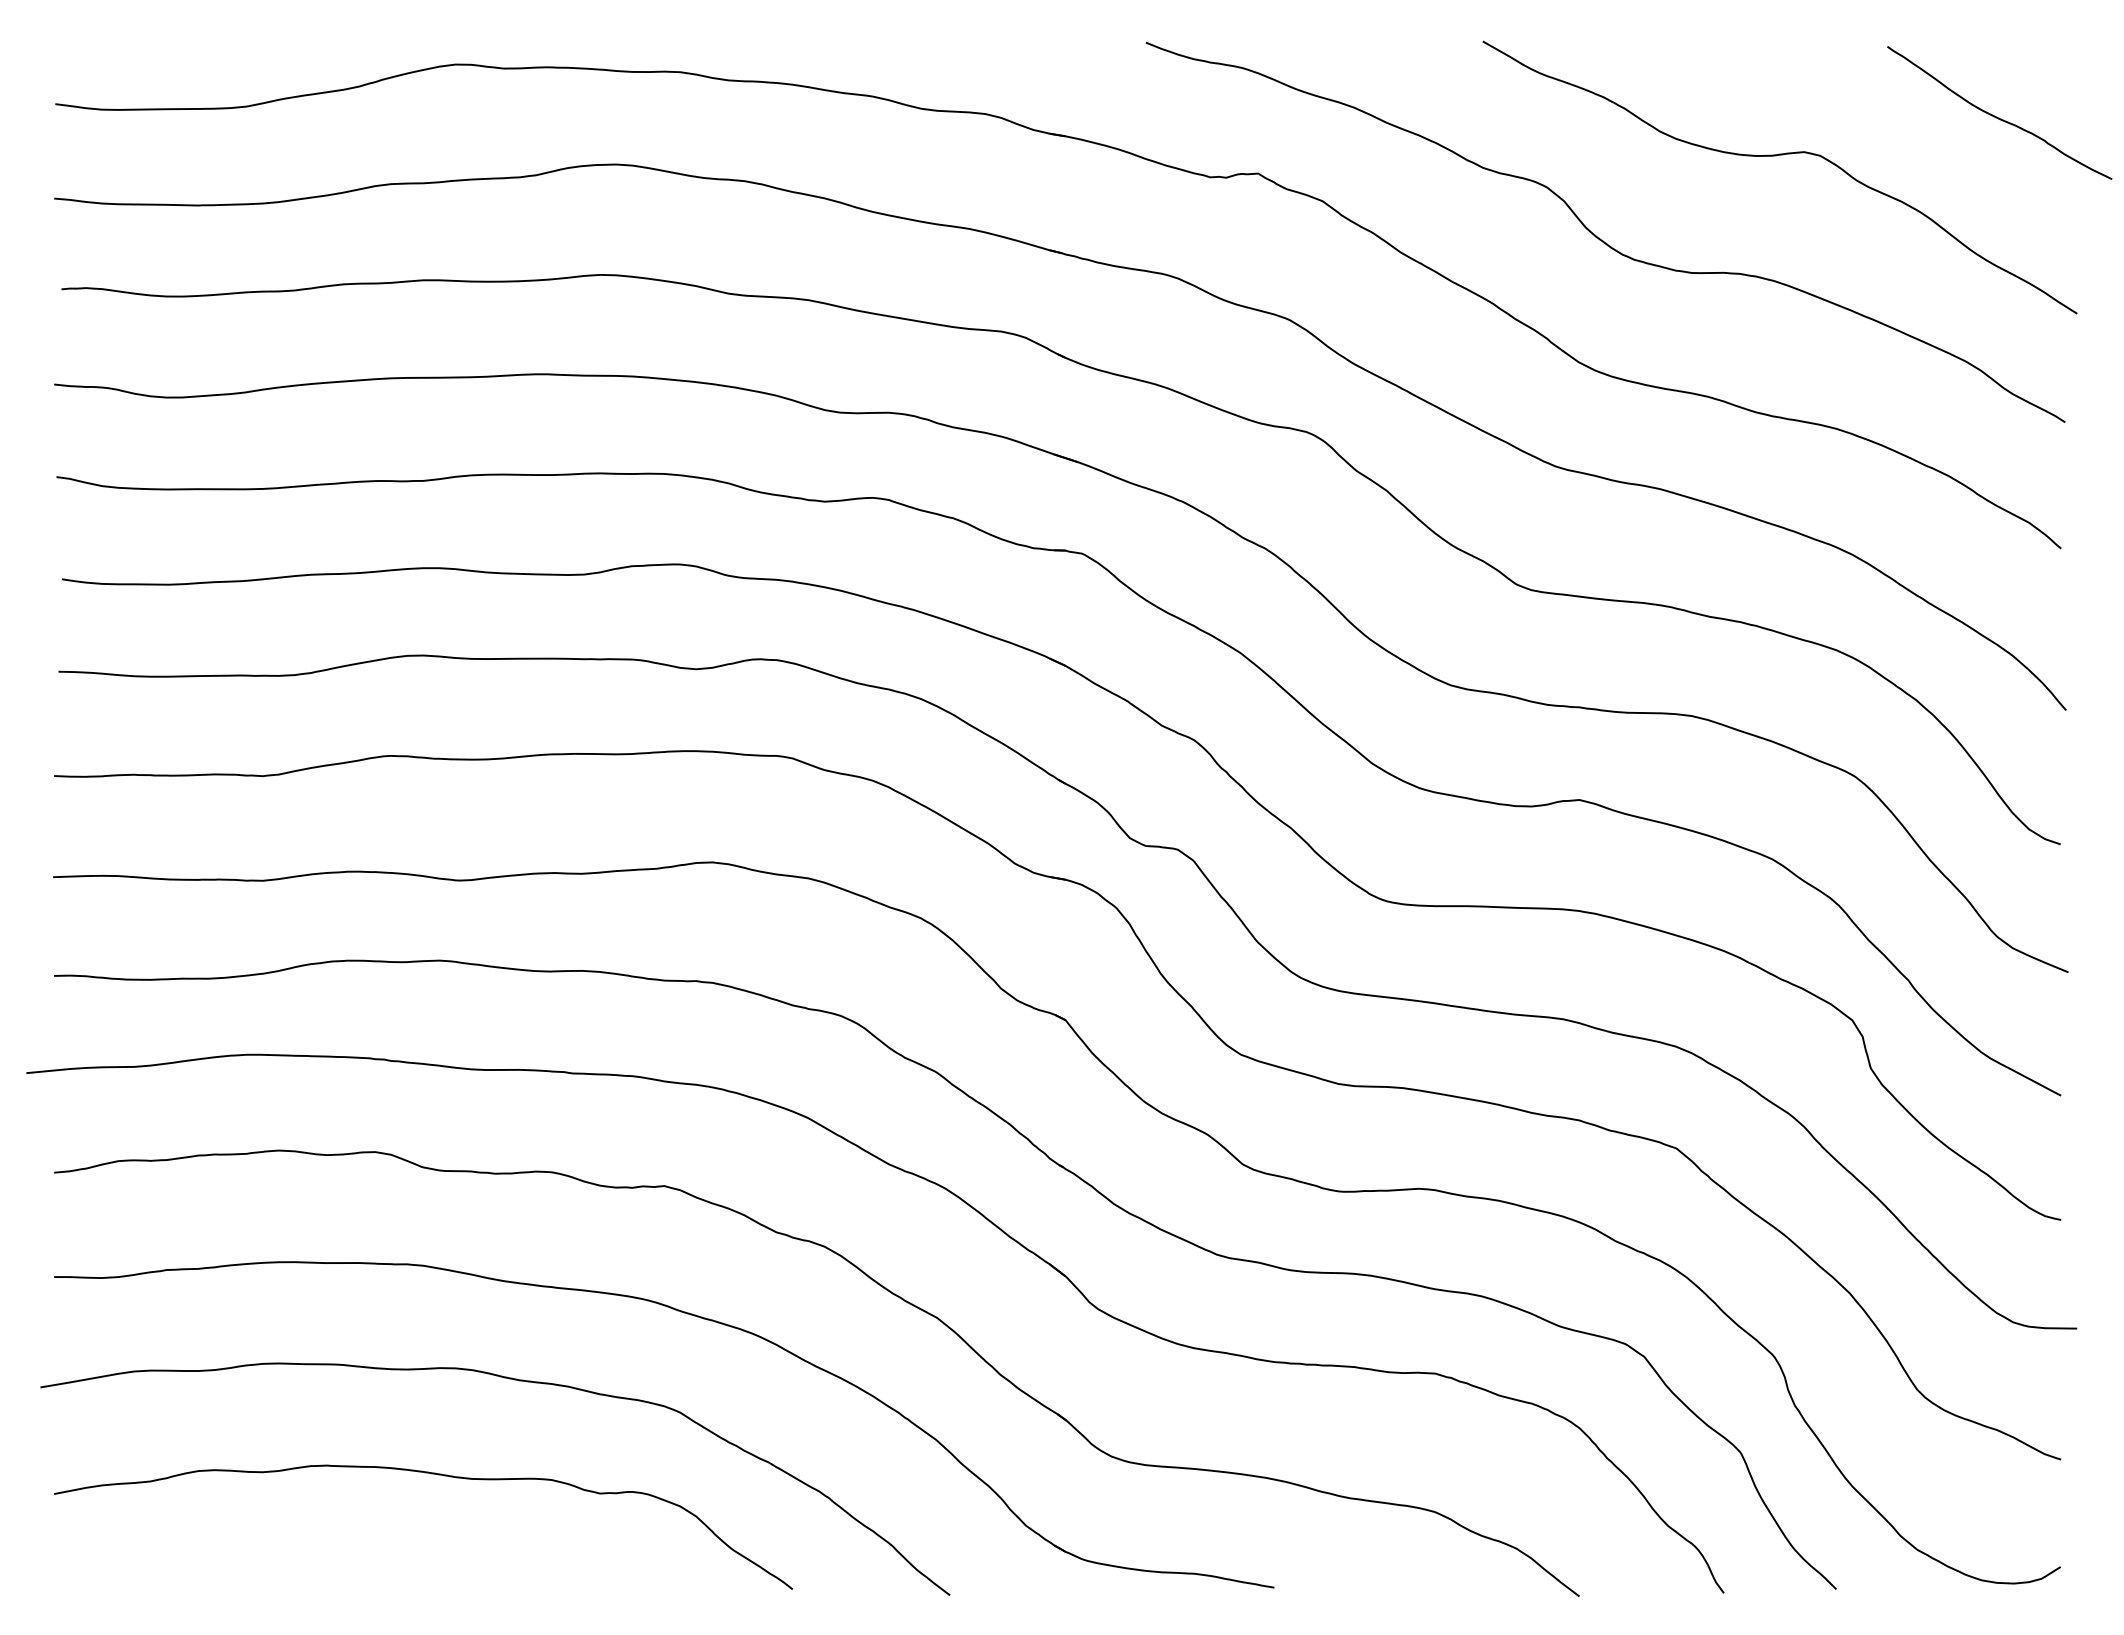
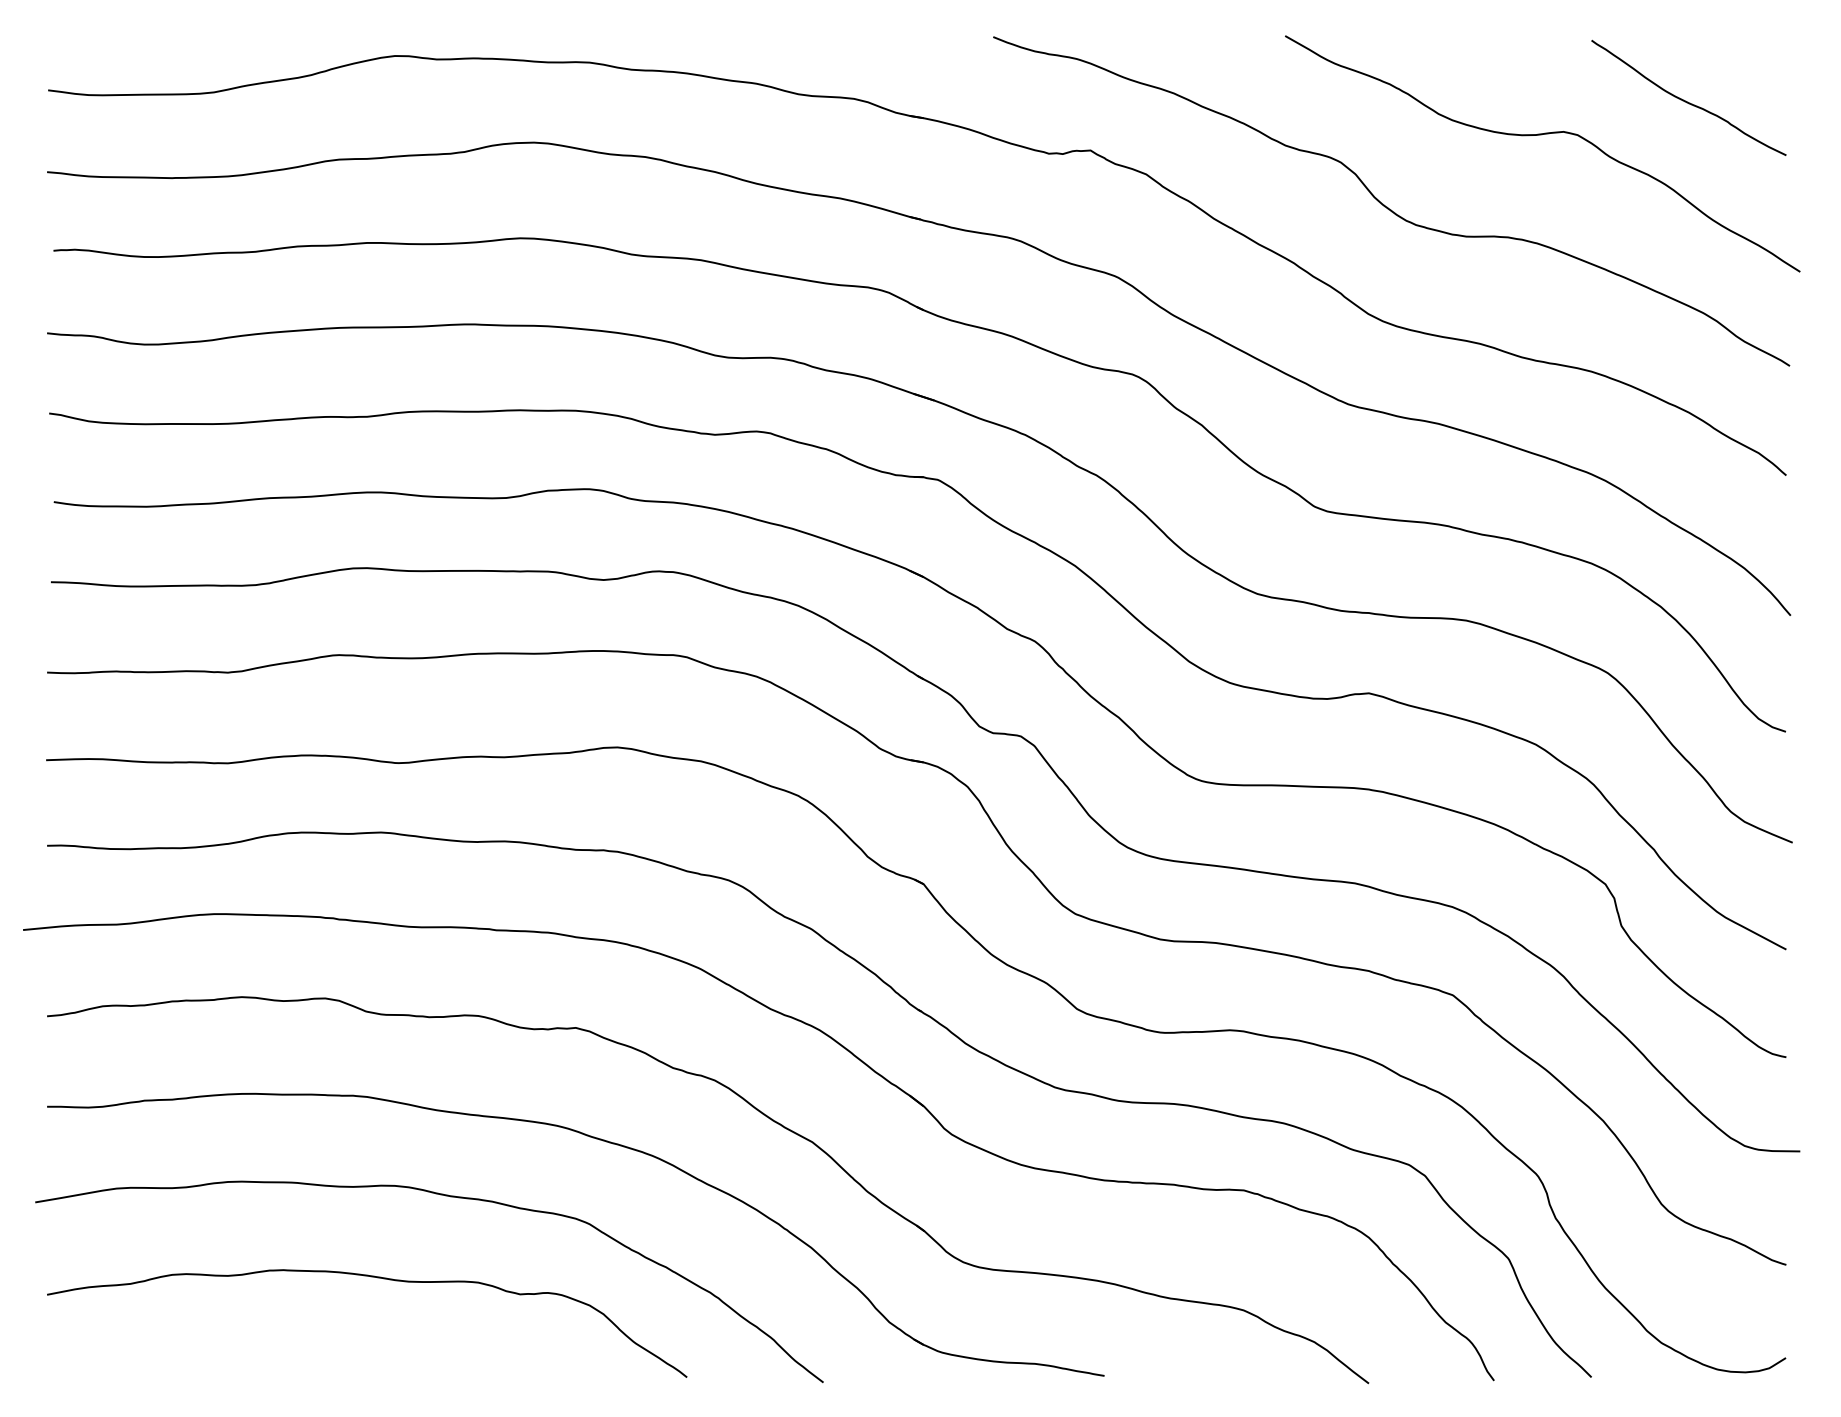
curve: (1997, 116) -> (1687, 101), moved

